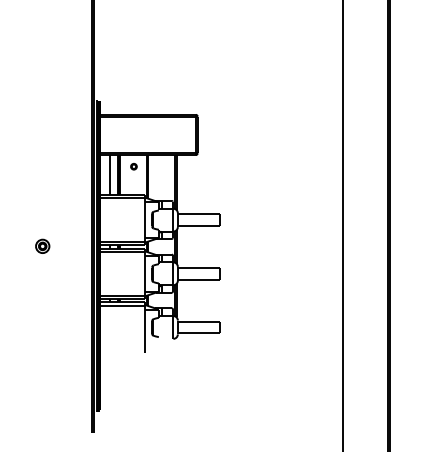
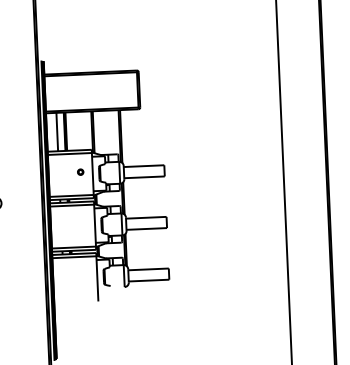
part: (133, 166) -> (80, 171), moved

